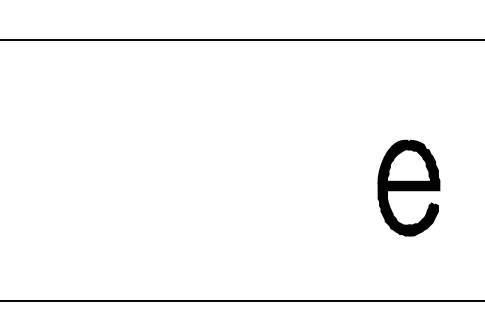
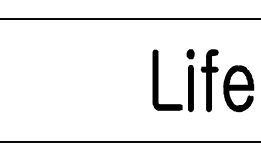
part: (296, 170) -> (185, 80), added

